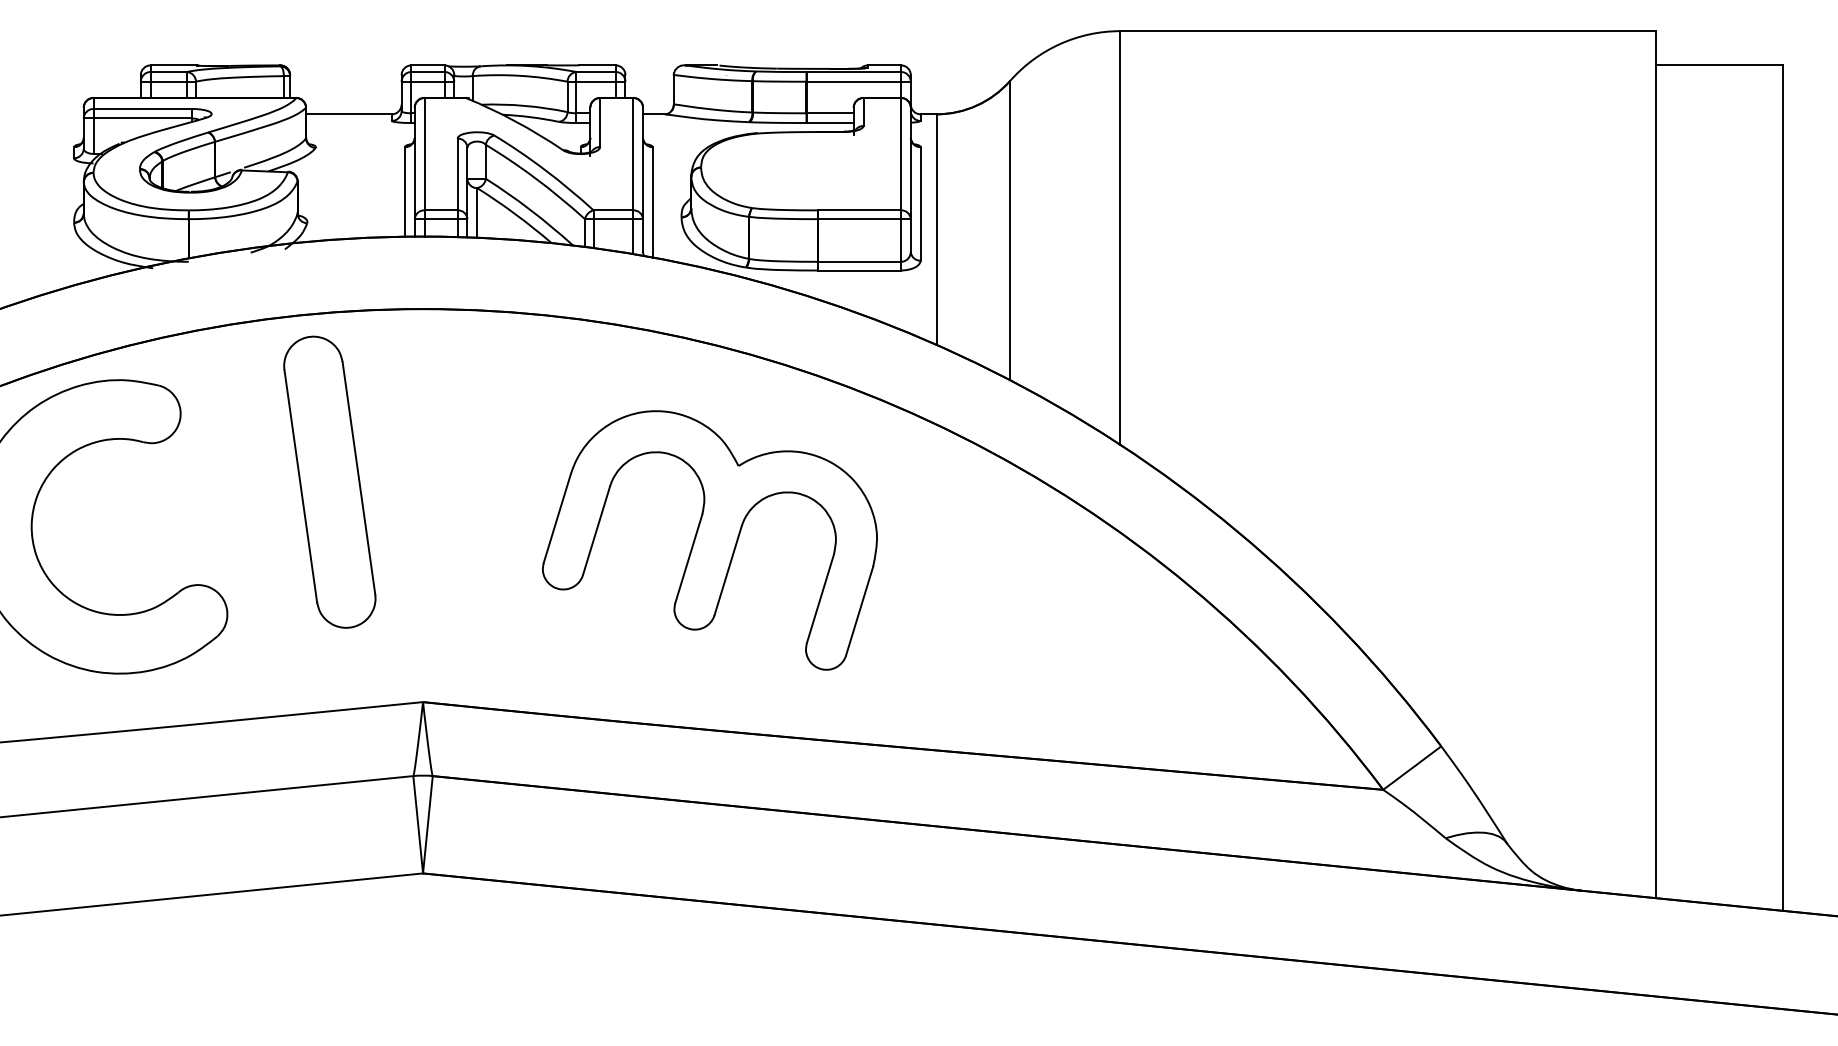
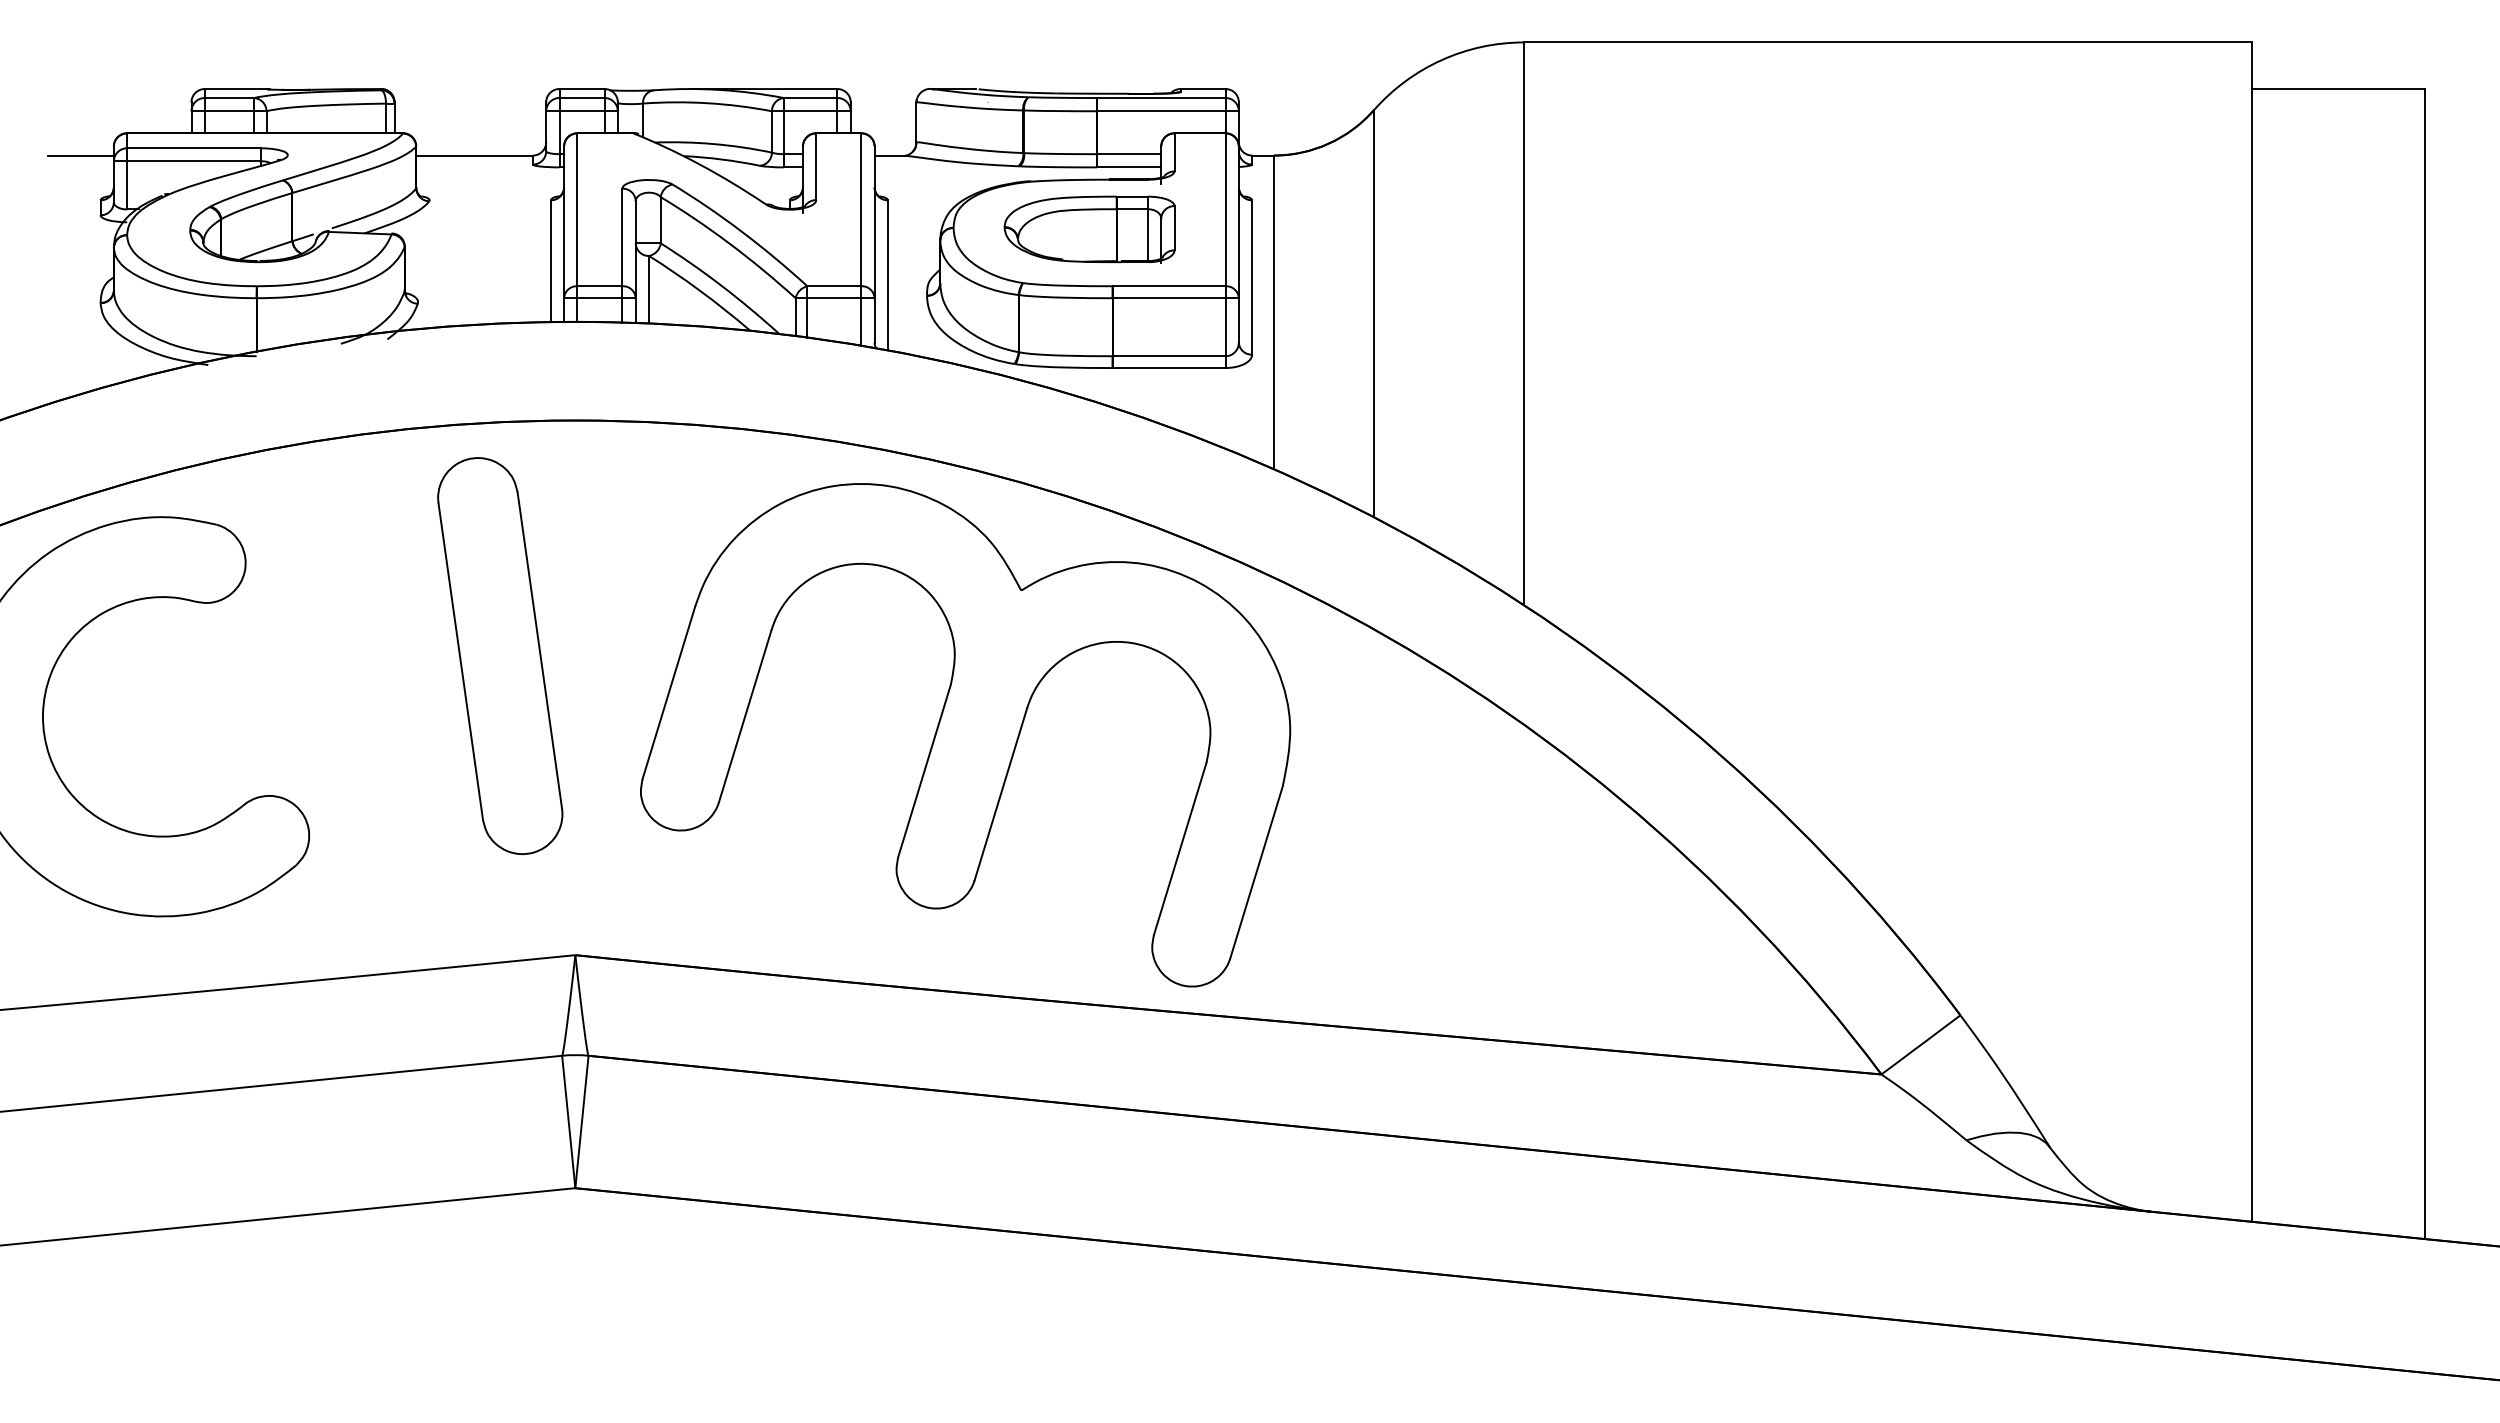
line: (59, 114) -> (80, 155), added
part: (800, 168) -> (1088, 229), added
part: (329, 481) -> (499, 655), moved
part: (709, 540) -> (965, 735), size x1.43

